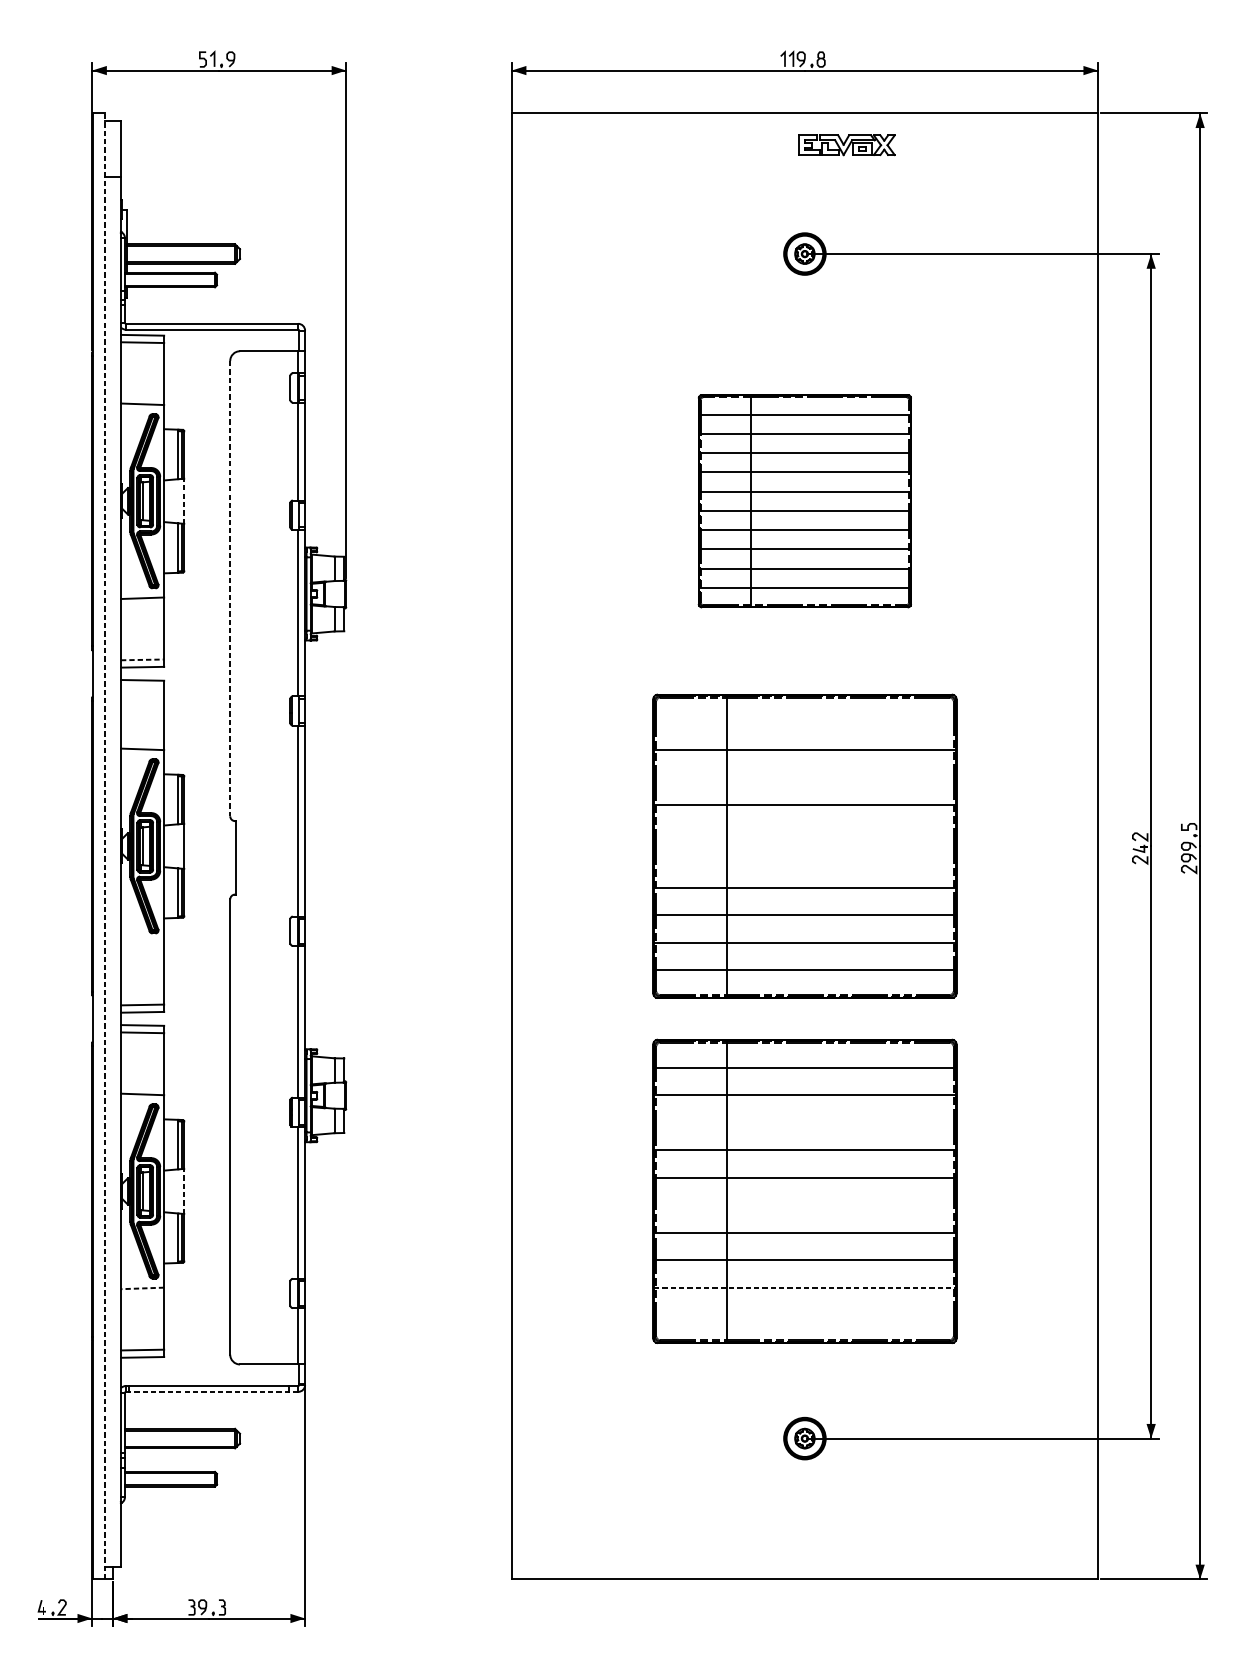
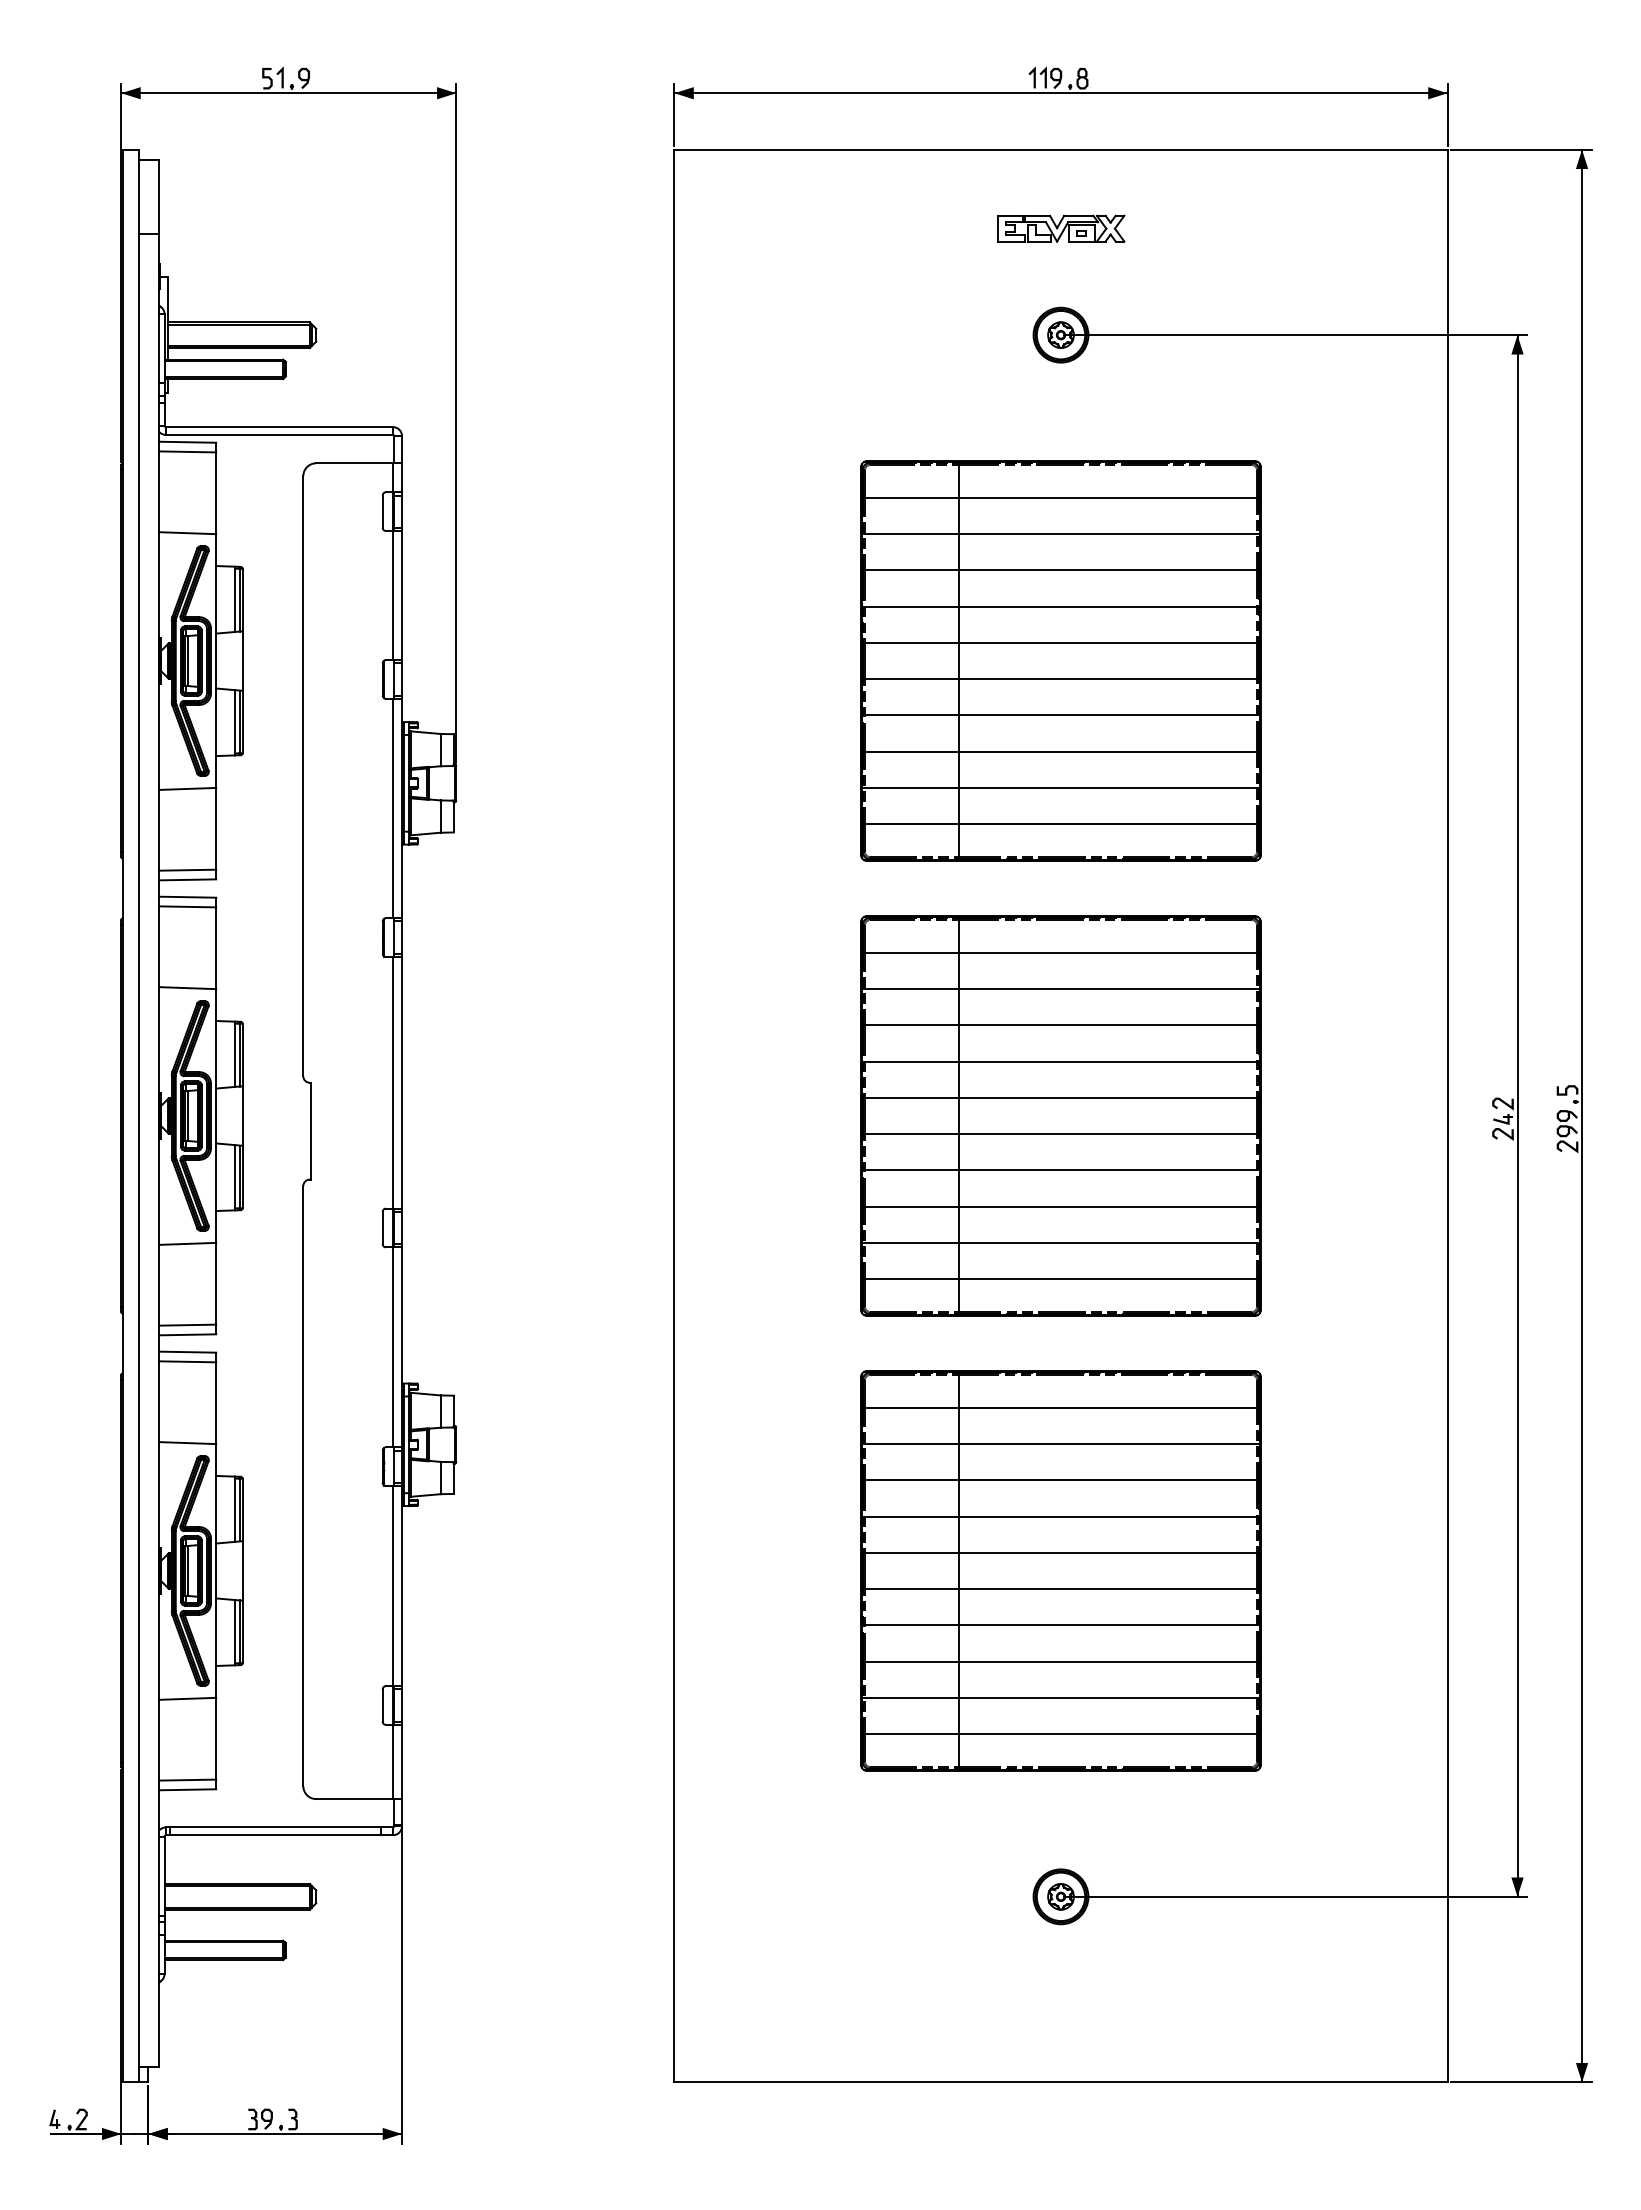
part: (847, 145) -> (1061, 228), moved
part: (804, 500) -> (1060, 660), size x1.43
line: (184, 501) -> (242, 661), dashed -> solid
line: (230, 588) -> (303, 776), dashed -> solid
line: (143, 660) -> (188, 870), dashed -> solid
line: (142, 687) -> (187, 906), added
line: (804, 722) -> (1060, 952), added
line: (804, 777) -> (1060, 1025), added
line: (804, 832) -> (1060, 1097), added
line: (105, 845) -> (138, 1115), dashed -> solid
line: (804, 860) -> (1060, 1134), added
line: (142, 943) -> (187, 1243), added
line: (804, 1122) -> (1060, 1480), added
line: (184, 1191) -> (242, 1570), dashed -> solid
line: (804, 1205) -> (1060, 1589), added
line: (805, 1287) -> (1061, 1697), dashed -> solid
line: (142, 1288) -> (187, 1698), dashed -> solid
line: (804, 1315) -> (1060, 1734), added
line: (212, 1392) -> (279, 1835), dashed -> solid

